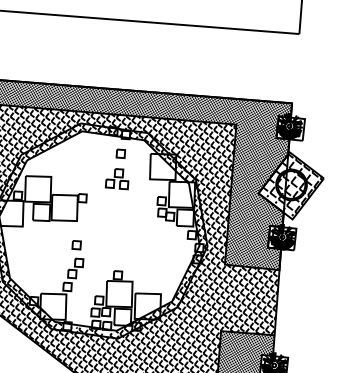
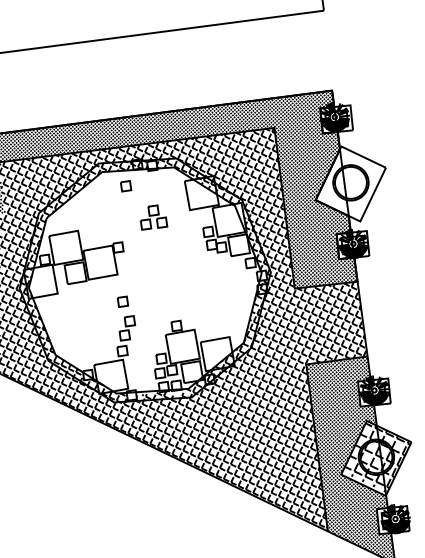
part: (121, 154) -> (126, 186), moved
hatch: (292, 184) -> (351, 182), removed

